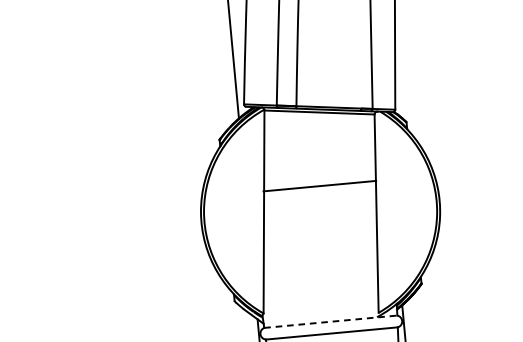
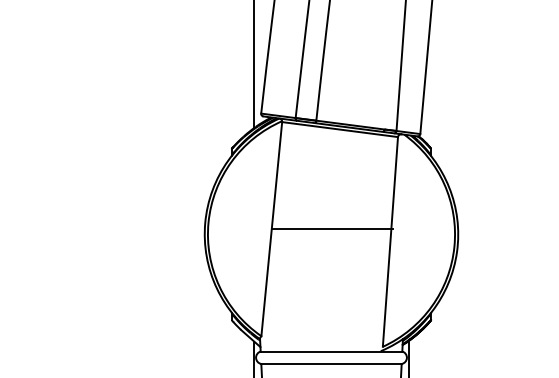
line: (320, 186) -> (333, 229), moved
line: (330, 321) -> (331, 351), dashed -> solid

